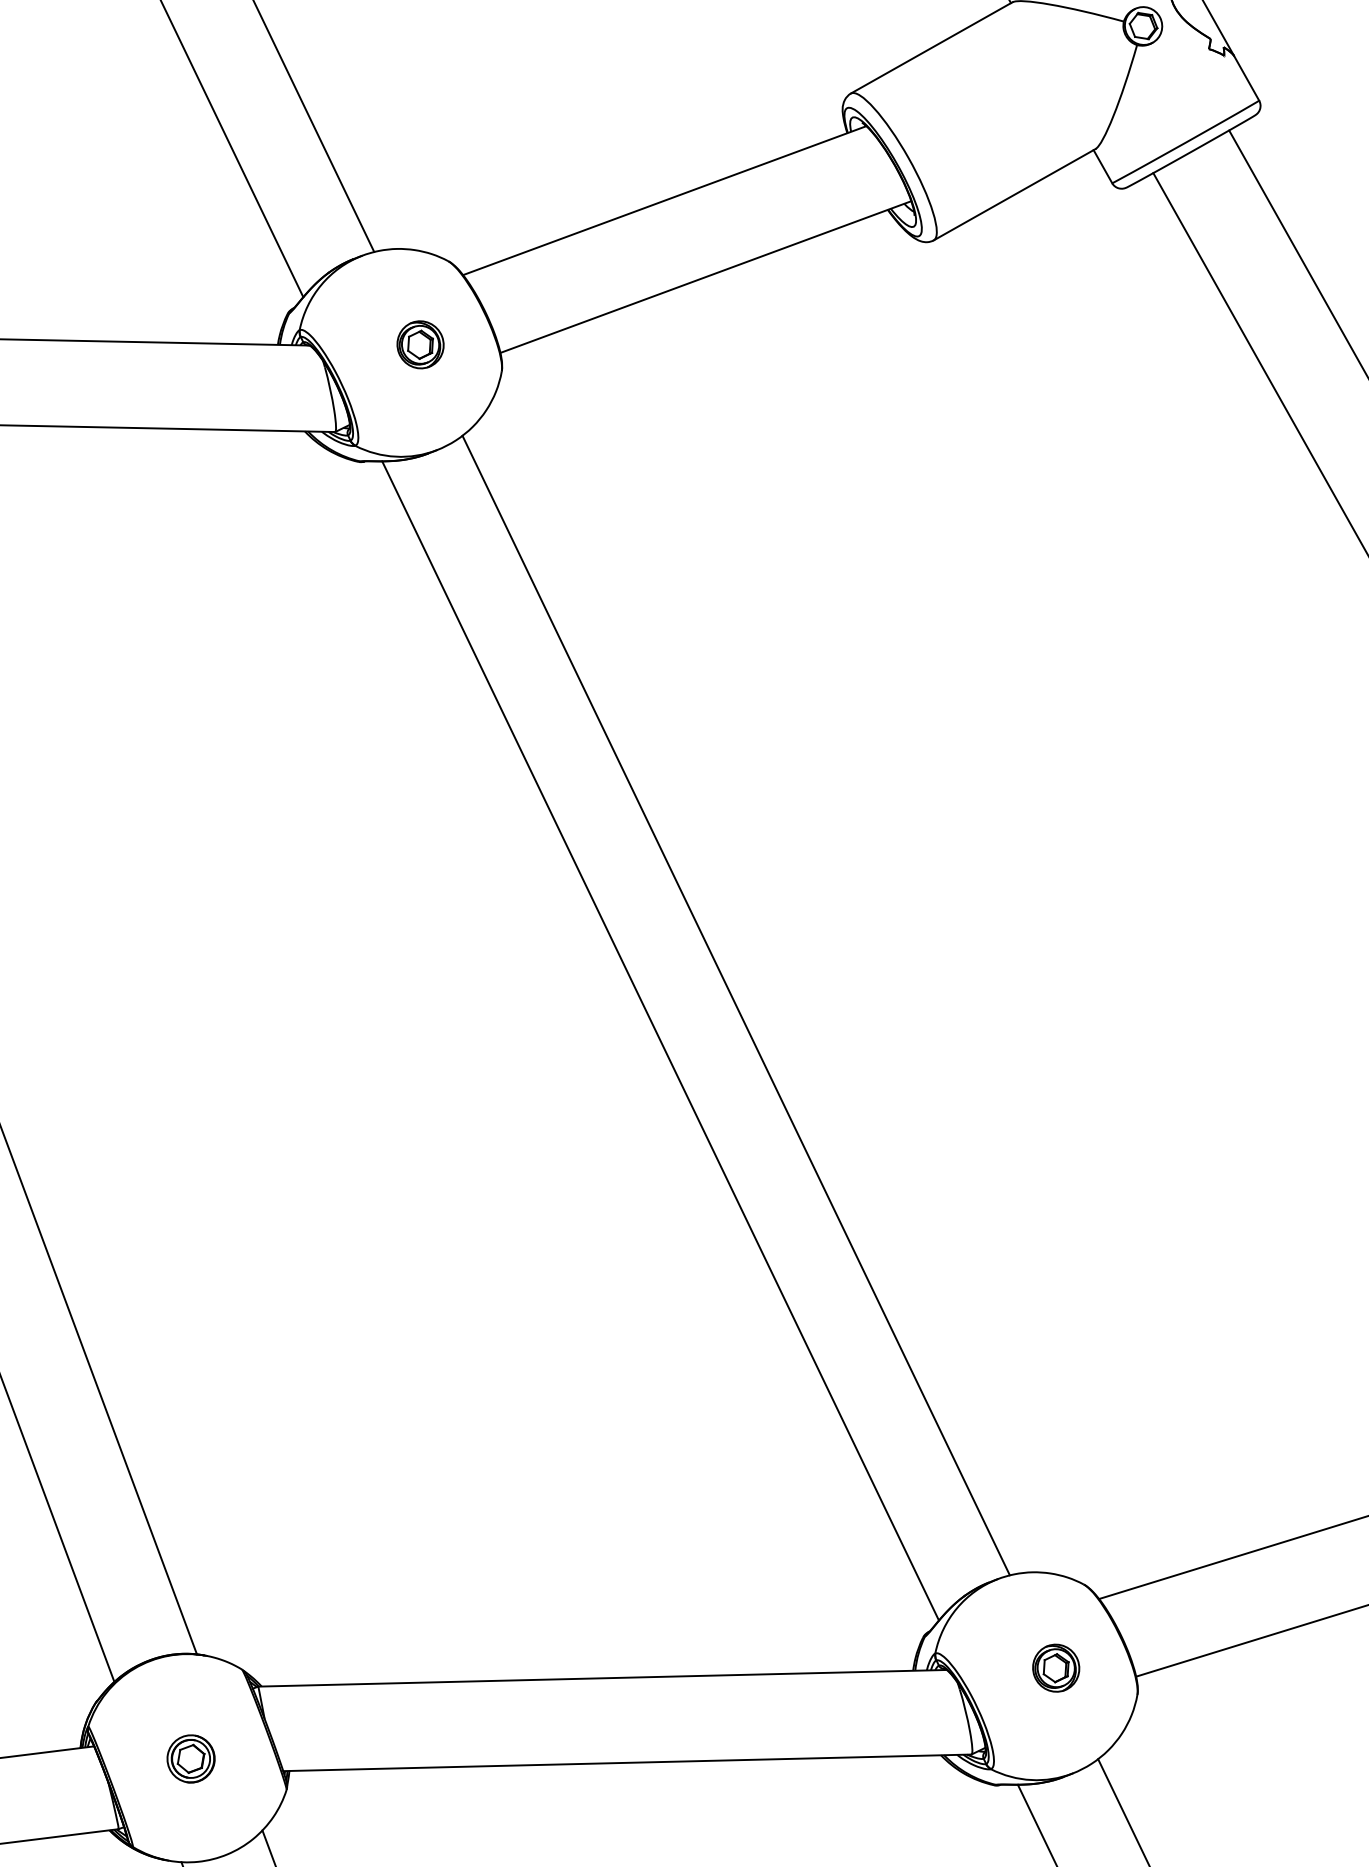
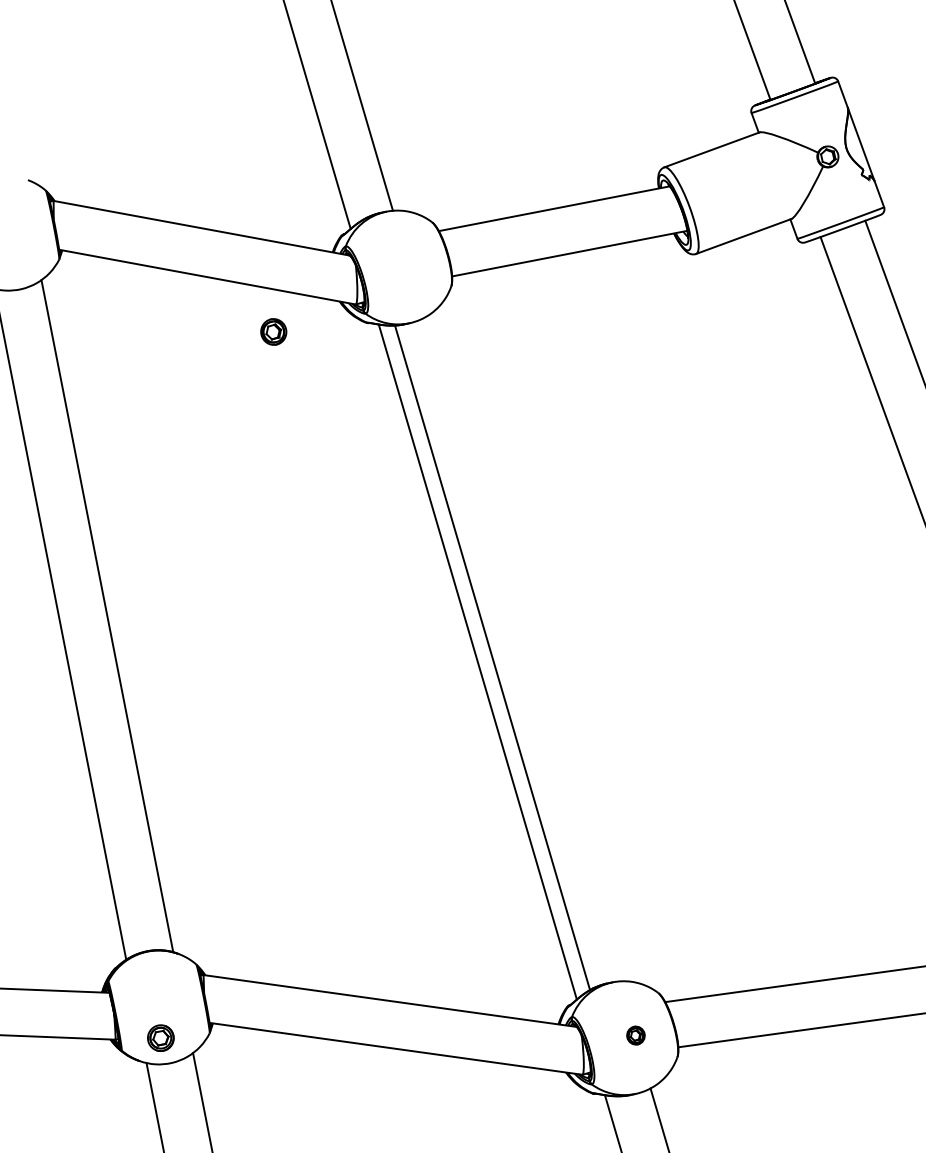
part: (419, 344) -> (273, 331), moved
line: (735, 1005) -> (492, 658), moved
part: (1055, 1668) -> (635, 1035), size x0.7
part: (190, 1757) -> (160, 1037), moved

